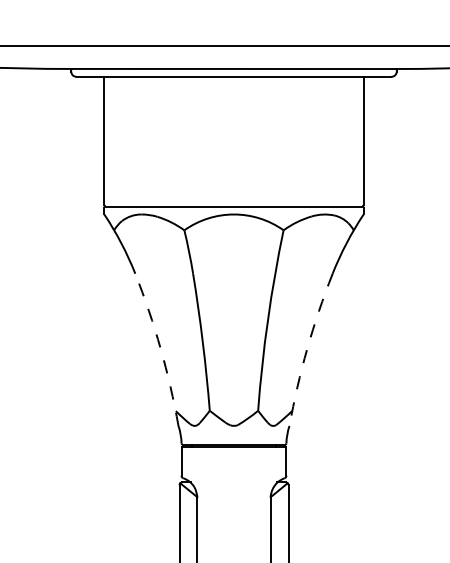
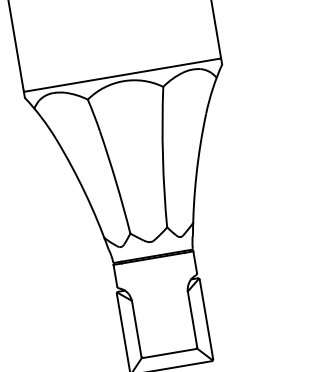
arc: (160, 348) -> (84, 192), dashed -> solid
arc: (307, 348) -> (196, 173), dashed -> solid

